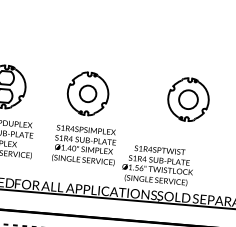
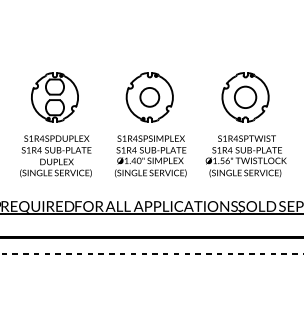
part: (188, 99) -> (245, 97), moved
text: (157, 165) -> (245, 156), moved

